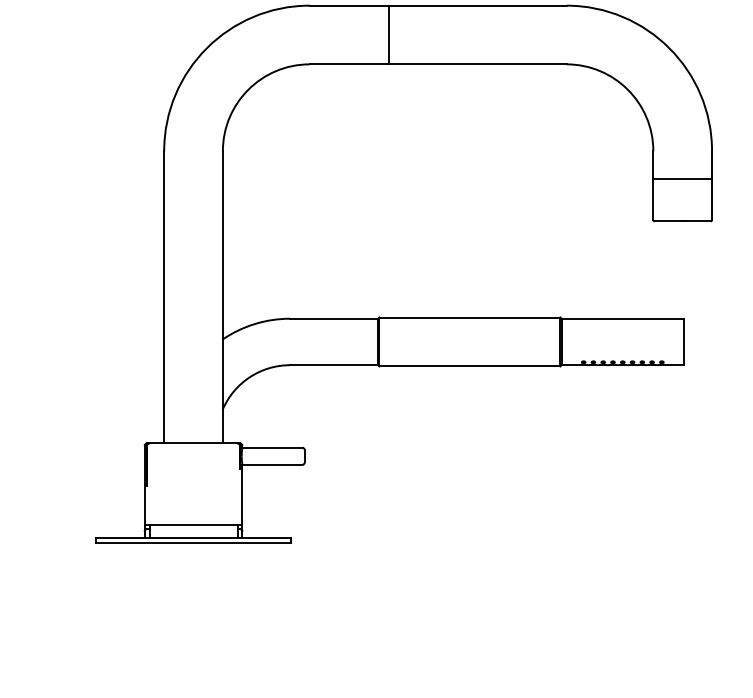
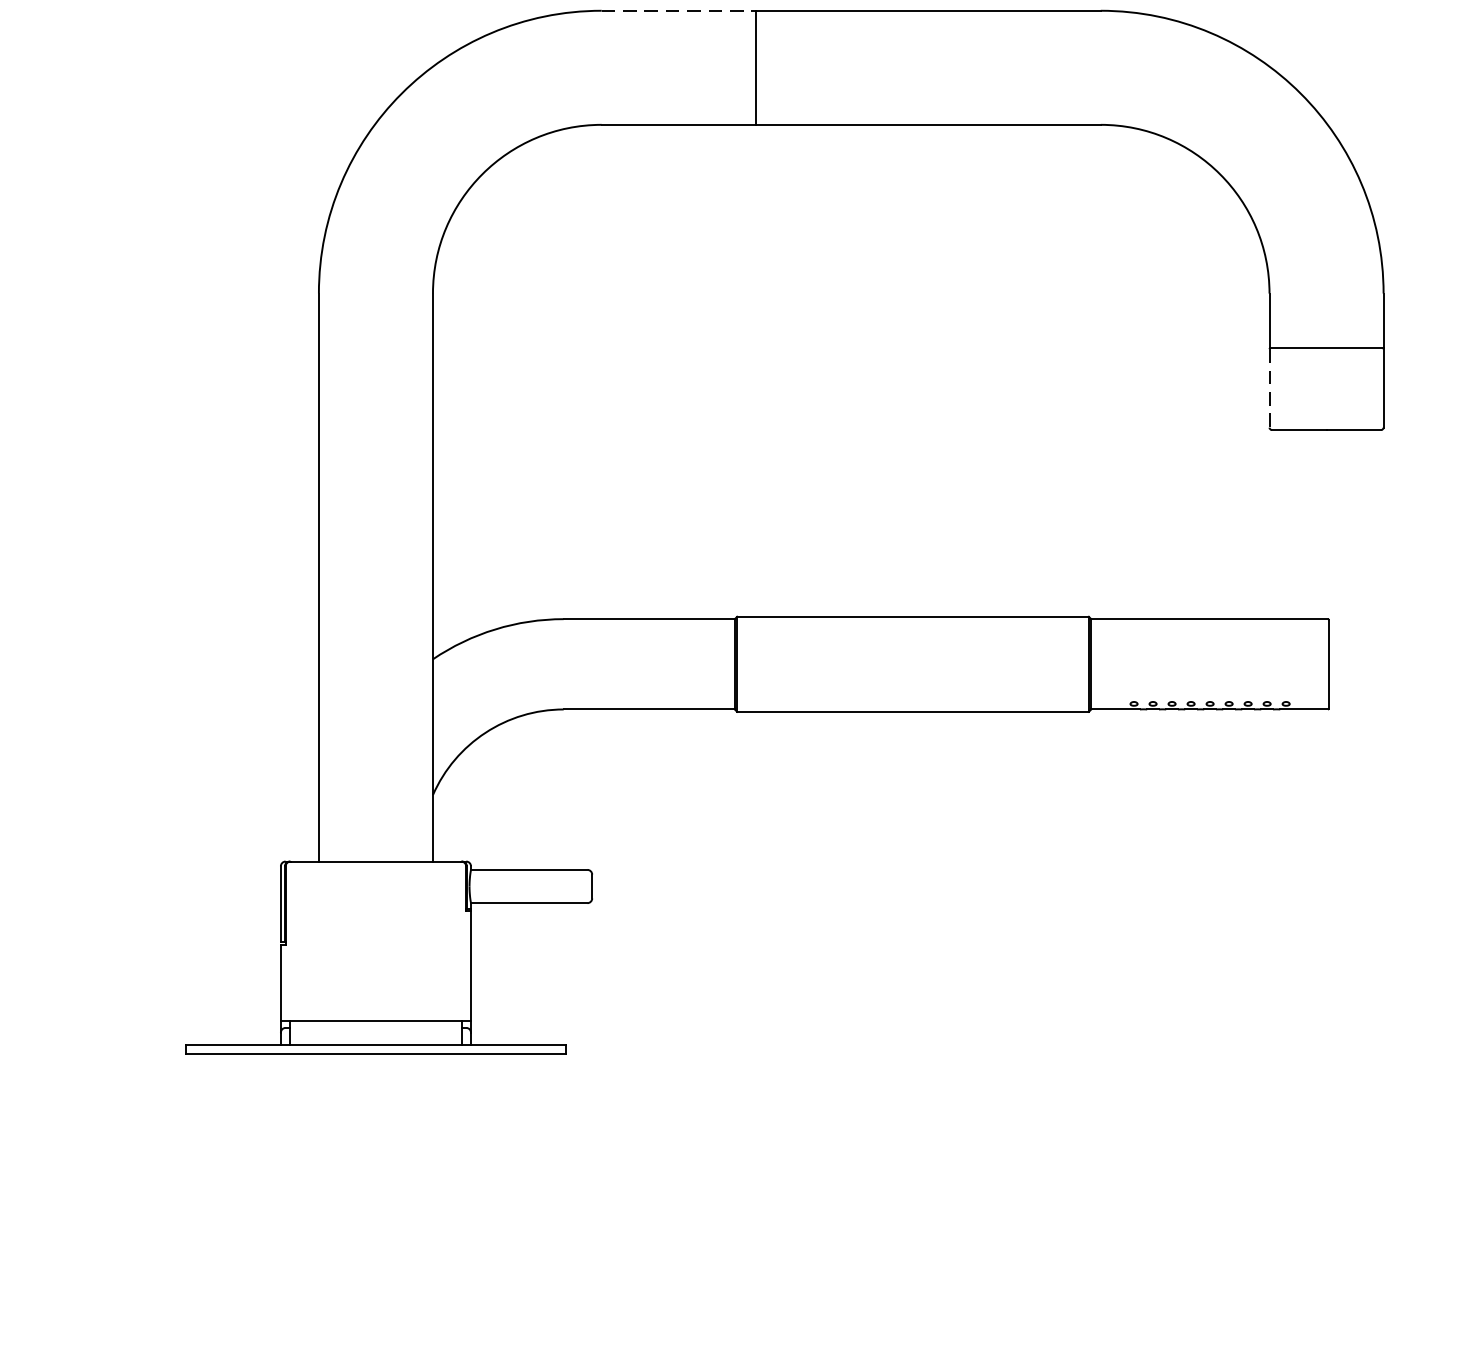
line: (349, 5) -> (679, 10), solid -> dashed
line: (653, 200) -> (1269, 389), solid -> dashed

